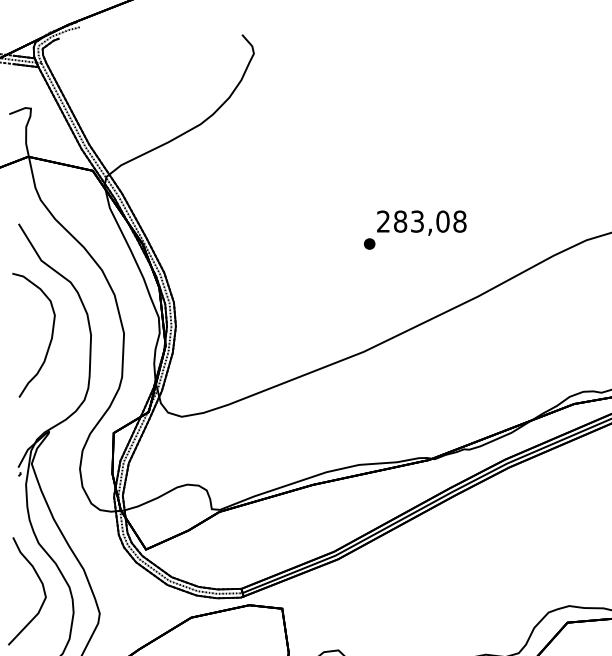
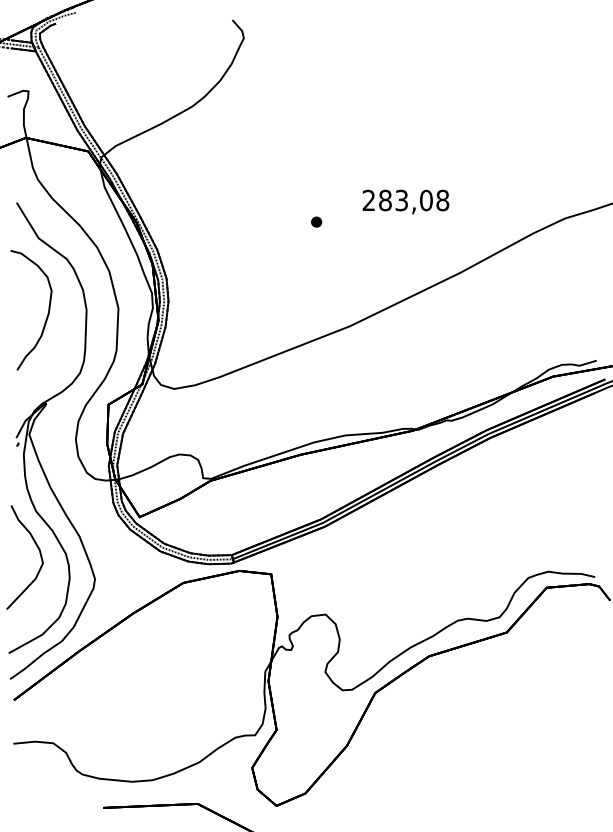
part: (369, 243) -> (316, 221), moved

